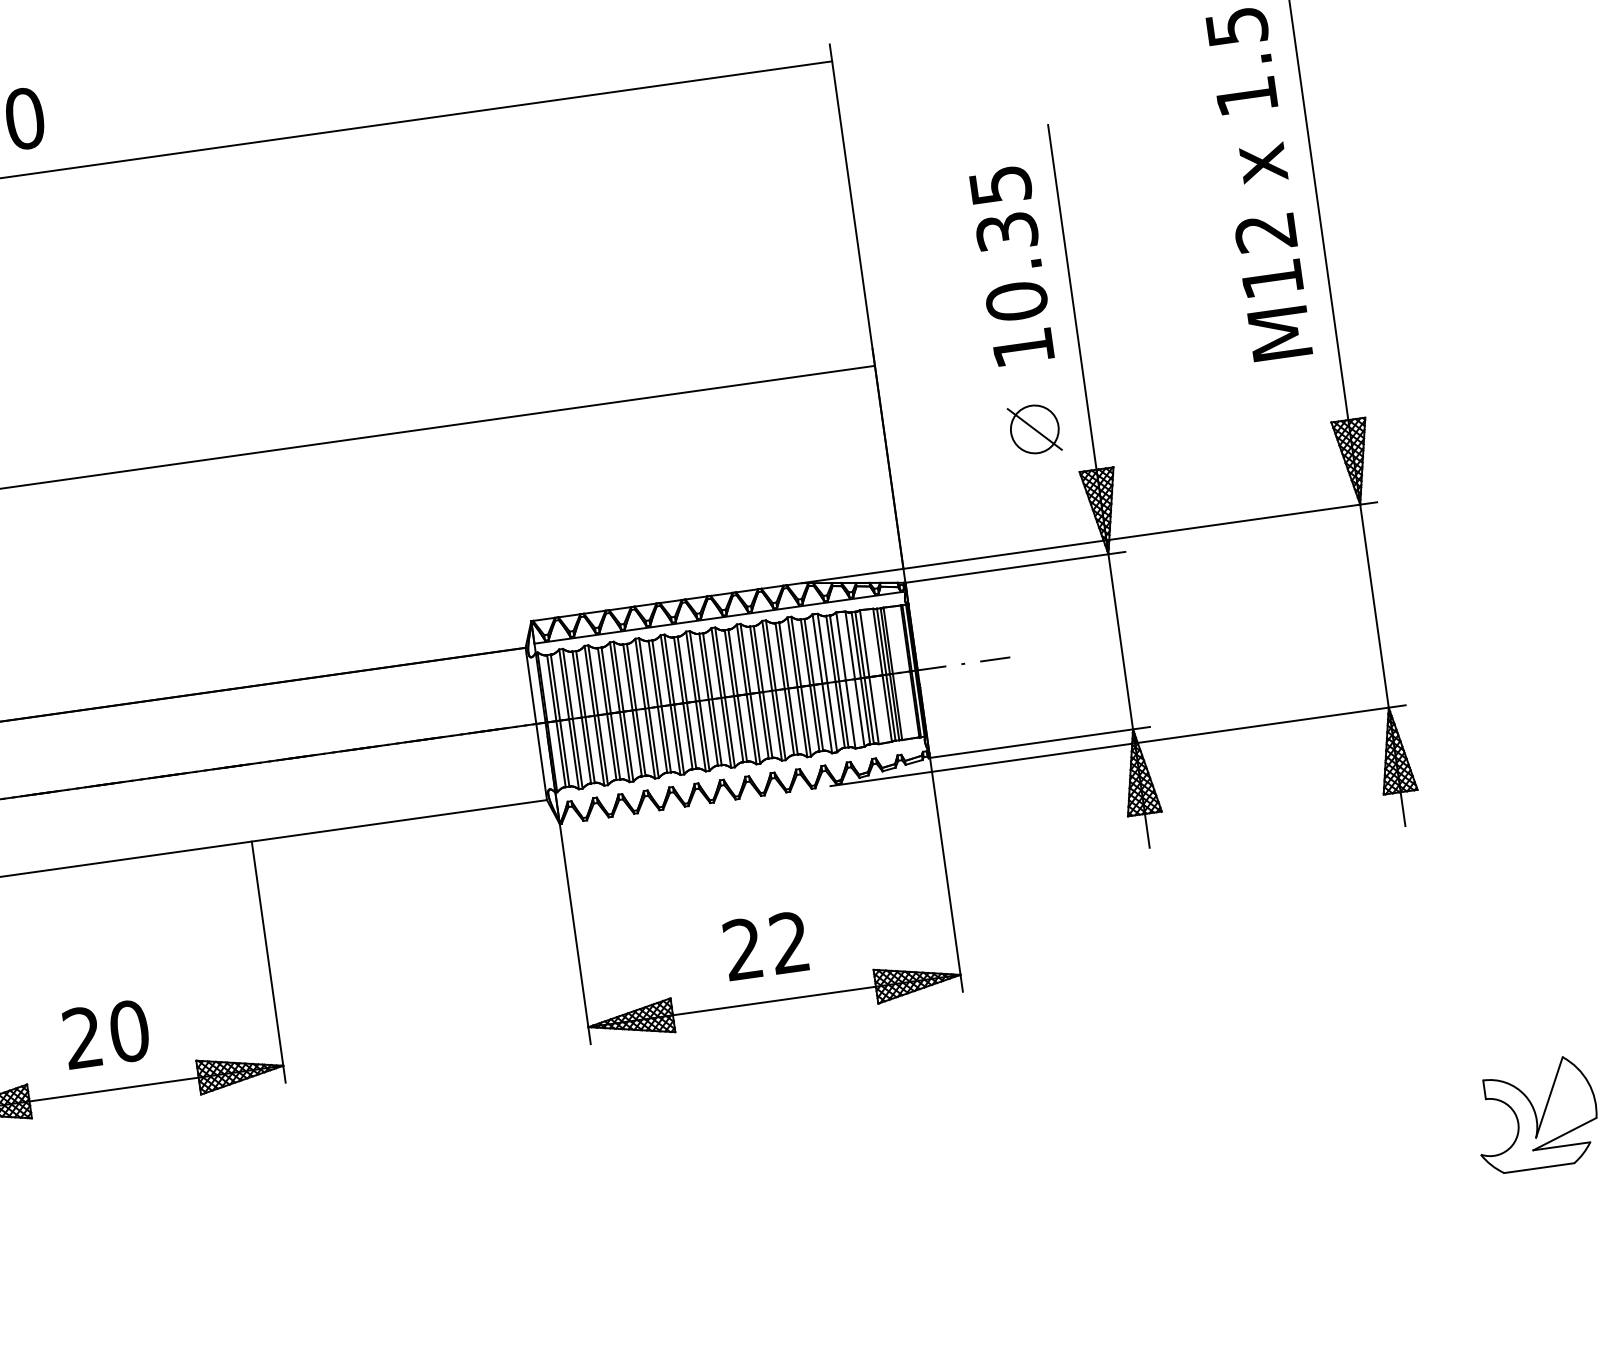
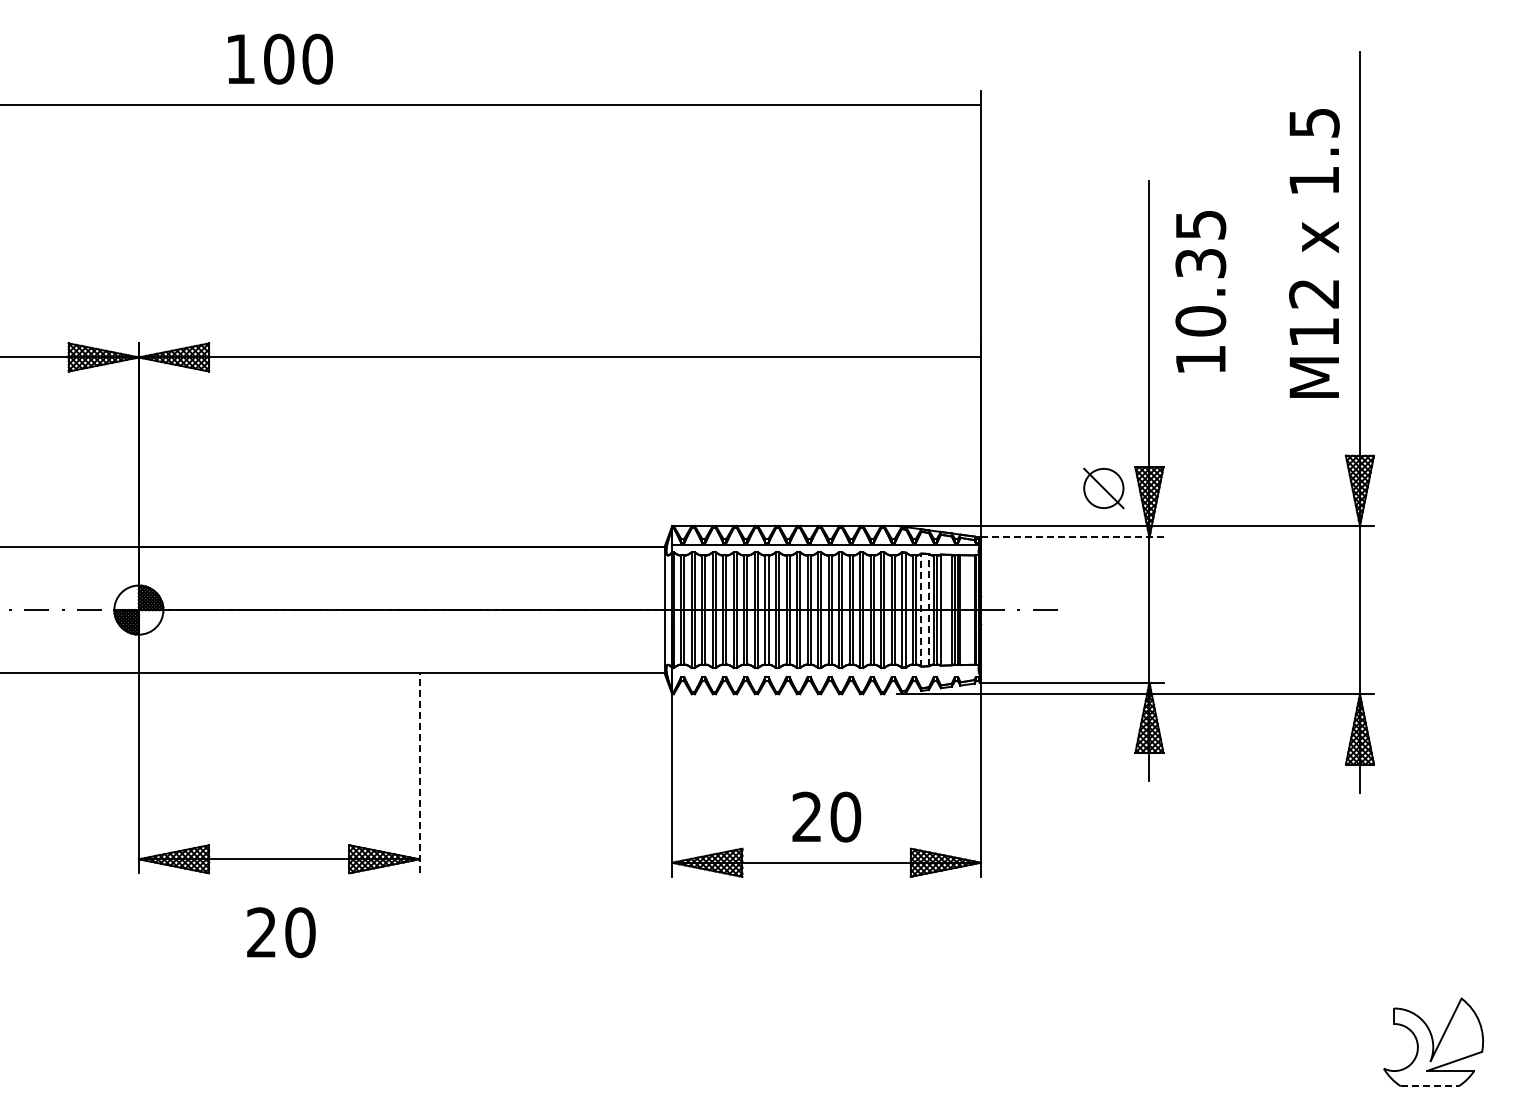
text: (1011, 265) -> (1200, 291), moved
part: (1034, 429) -> (1103, 488), moved
line: (1014, 567) -> (1071, 537), solid -> dashed
line: (854, 678) -> (928, 609), solid -> dashed
line: (845, 679) -> (921, 609), solid -> dashed
text: (789, 942) -> (845, 816), 22 -> 20
line: (268, 961) -> (419, 772), solid -> dashed
text: (106, 1034) -> (281, 932), moved
line: (1540, 1168) -> (1430, 1086), solid -> dashed

